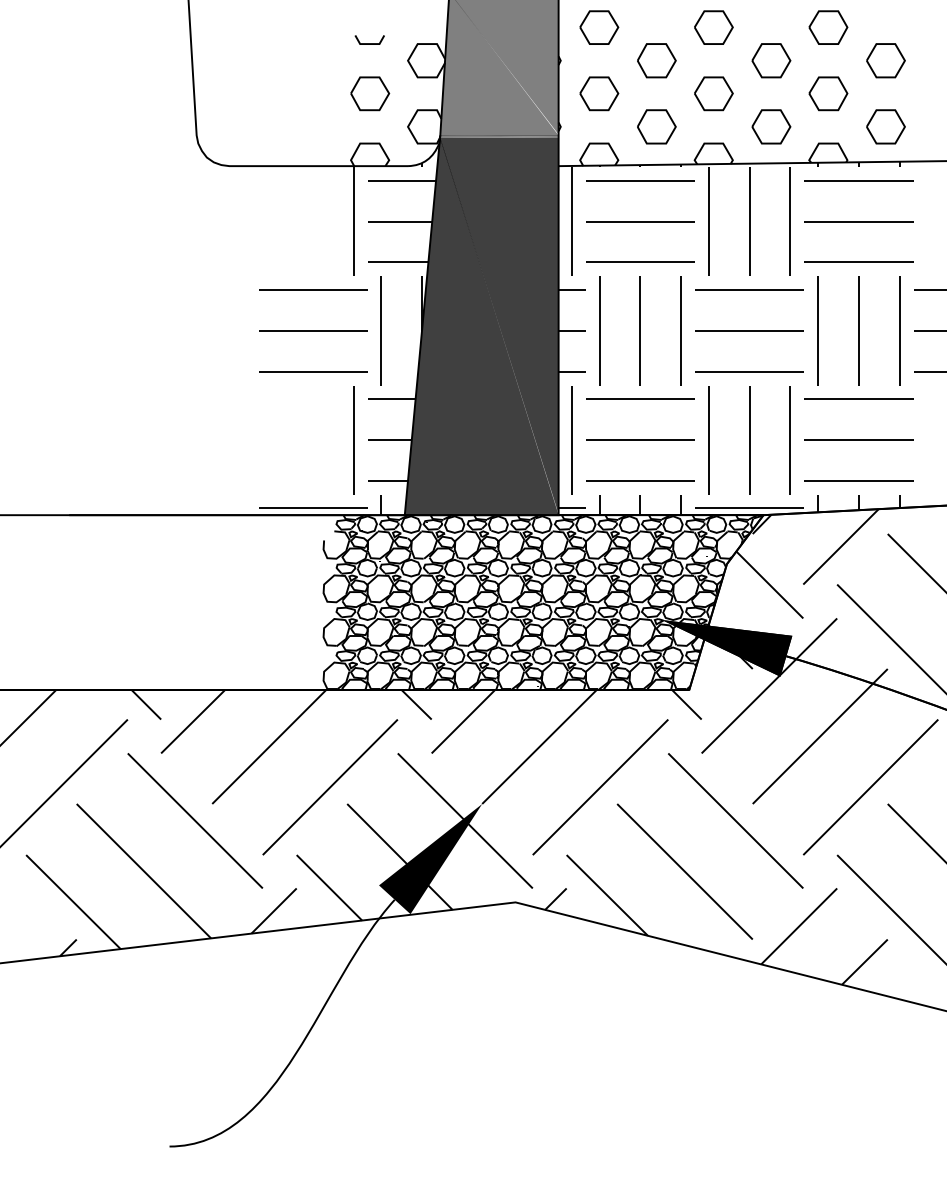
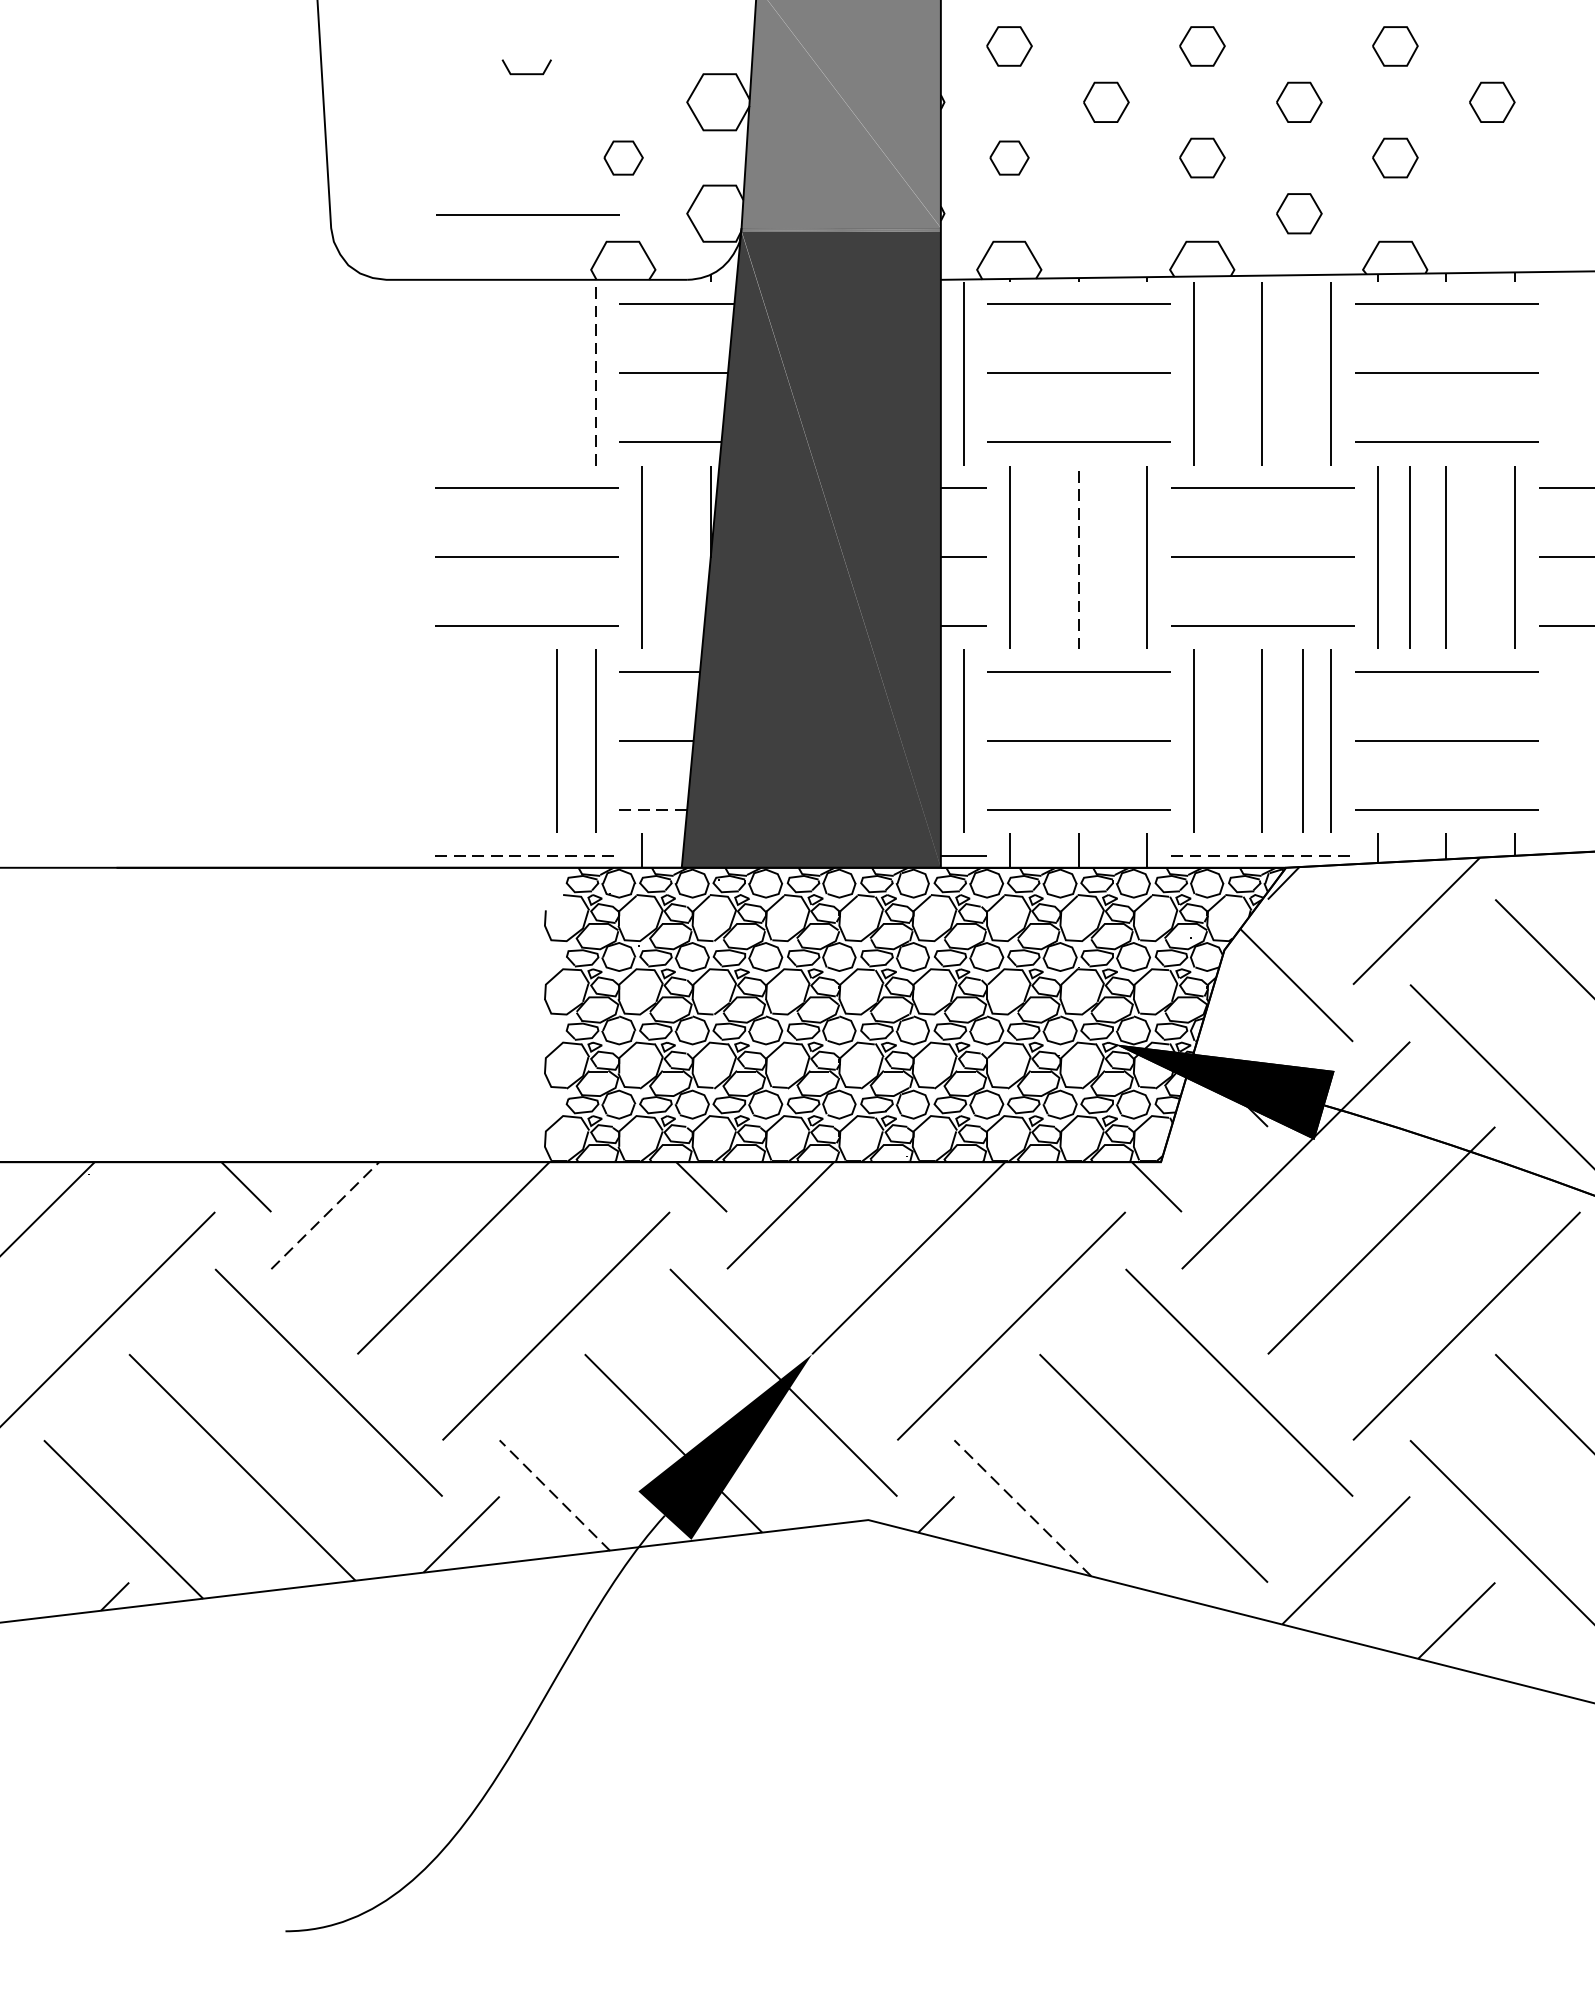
part: (599, 27) -> (1009, 46), size x0.7
part: (713, 27) -> (1201, 46), size x0.7
part: (828, 27) -> (1395, 46), size x0.7
line: (369, 43) -> (526, 73), moved
part: (656, 60) -> (1105, 101), size x0.7
part: (771, 60) -> (1299, 101), size x0.7
part: (885, 60) -> (1491, 101), size x0.7
part: (370, 93) -> (623, 157), size x0.6
part: (599, 93) -> (1009, 157), size x0.6
part: (713, 93) -> (1201, 157), size x0.7
part: (828, 93) -> (1395, 157), size x0.7
line: (313, 126) -> (527, 213), added
part: (656, 126) -> (1105, 213), removed
part: (771, 126) -> (1299, 213), size x0.7
part: (885, 126) -> (1491, 213), removed
line: (353, 221) -> (595, 373), solid -> dashed
line: (640, 330) -> (1078, 556), solid -> dashed
line: (836, 330) -> (1408, 556), added
line: (330, 440) -> (556, 741), added
line: (773, 440) -> (1302, 741), added
line: (388, 480) -> (654, 809), solid -> dashed
line: (313, 508) -> (527, 856), solid -> dashed
line: (749, 508) -> (1262, 856), solid -> dashed
line: (193, 721) -> (325, 1215), solid -> dashed
line: (329, 887) -> (554, 1494), solid -> dashed
line: (606, 895) -> (1021, 1508), solid -> dashed

